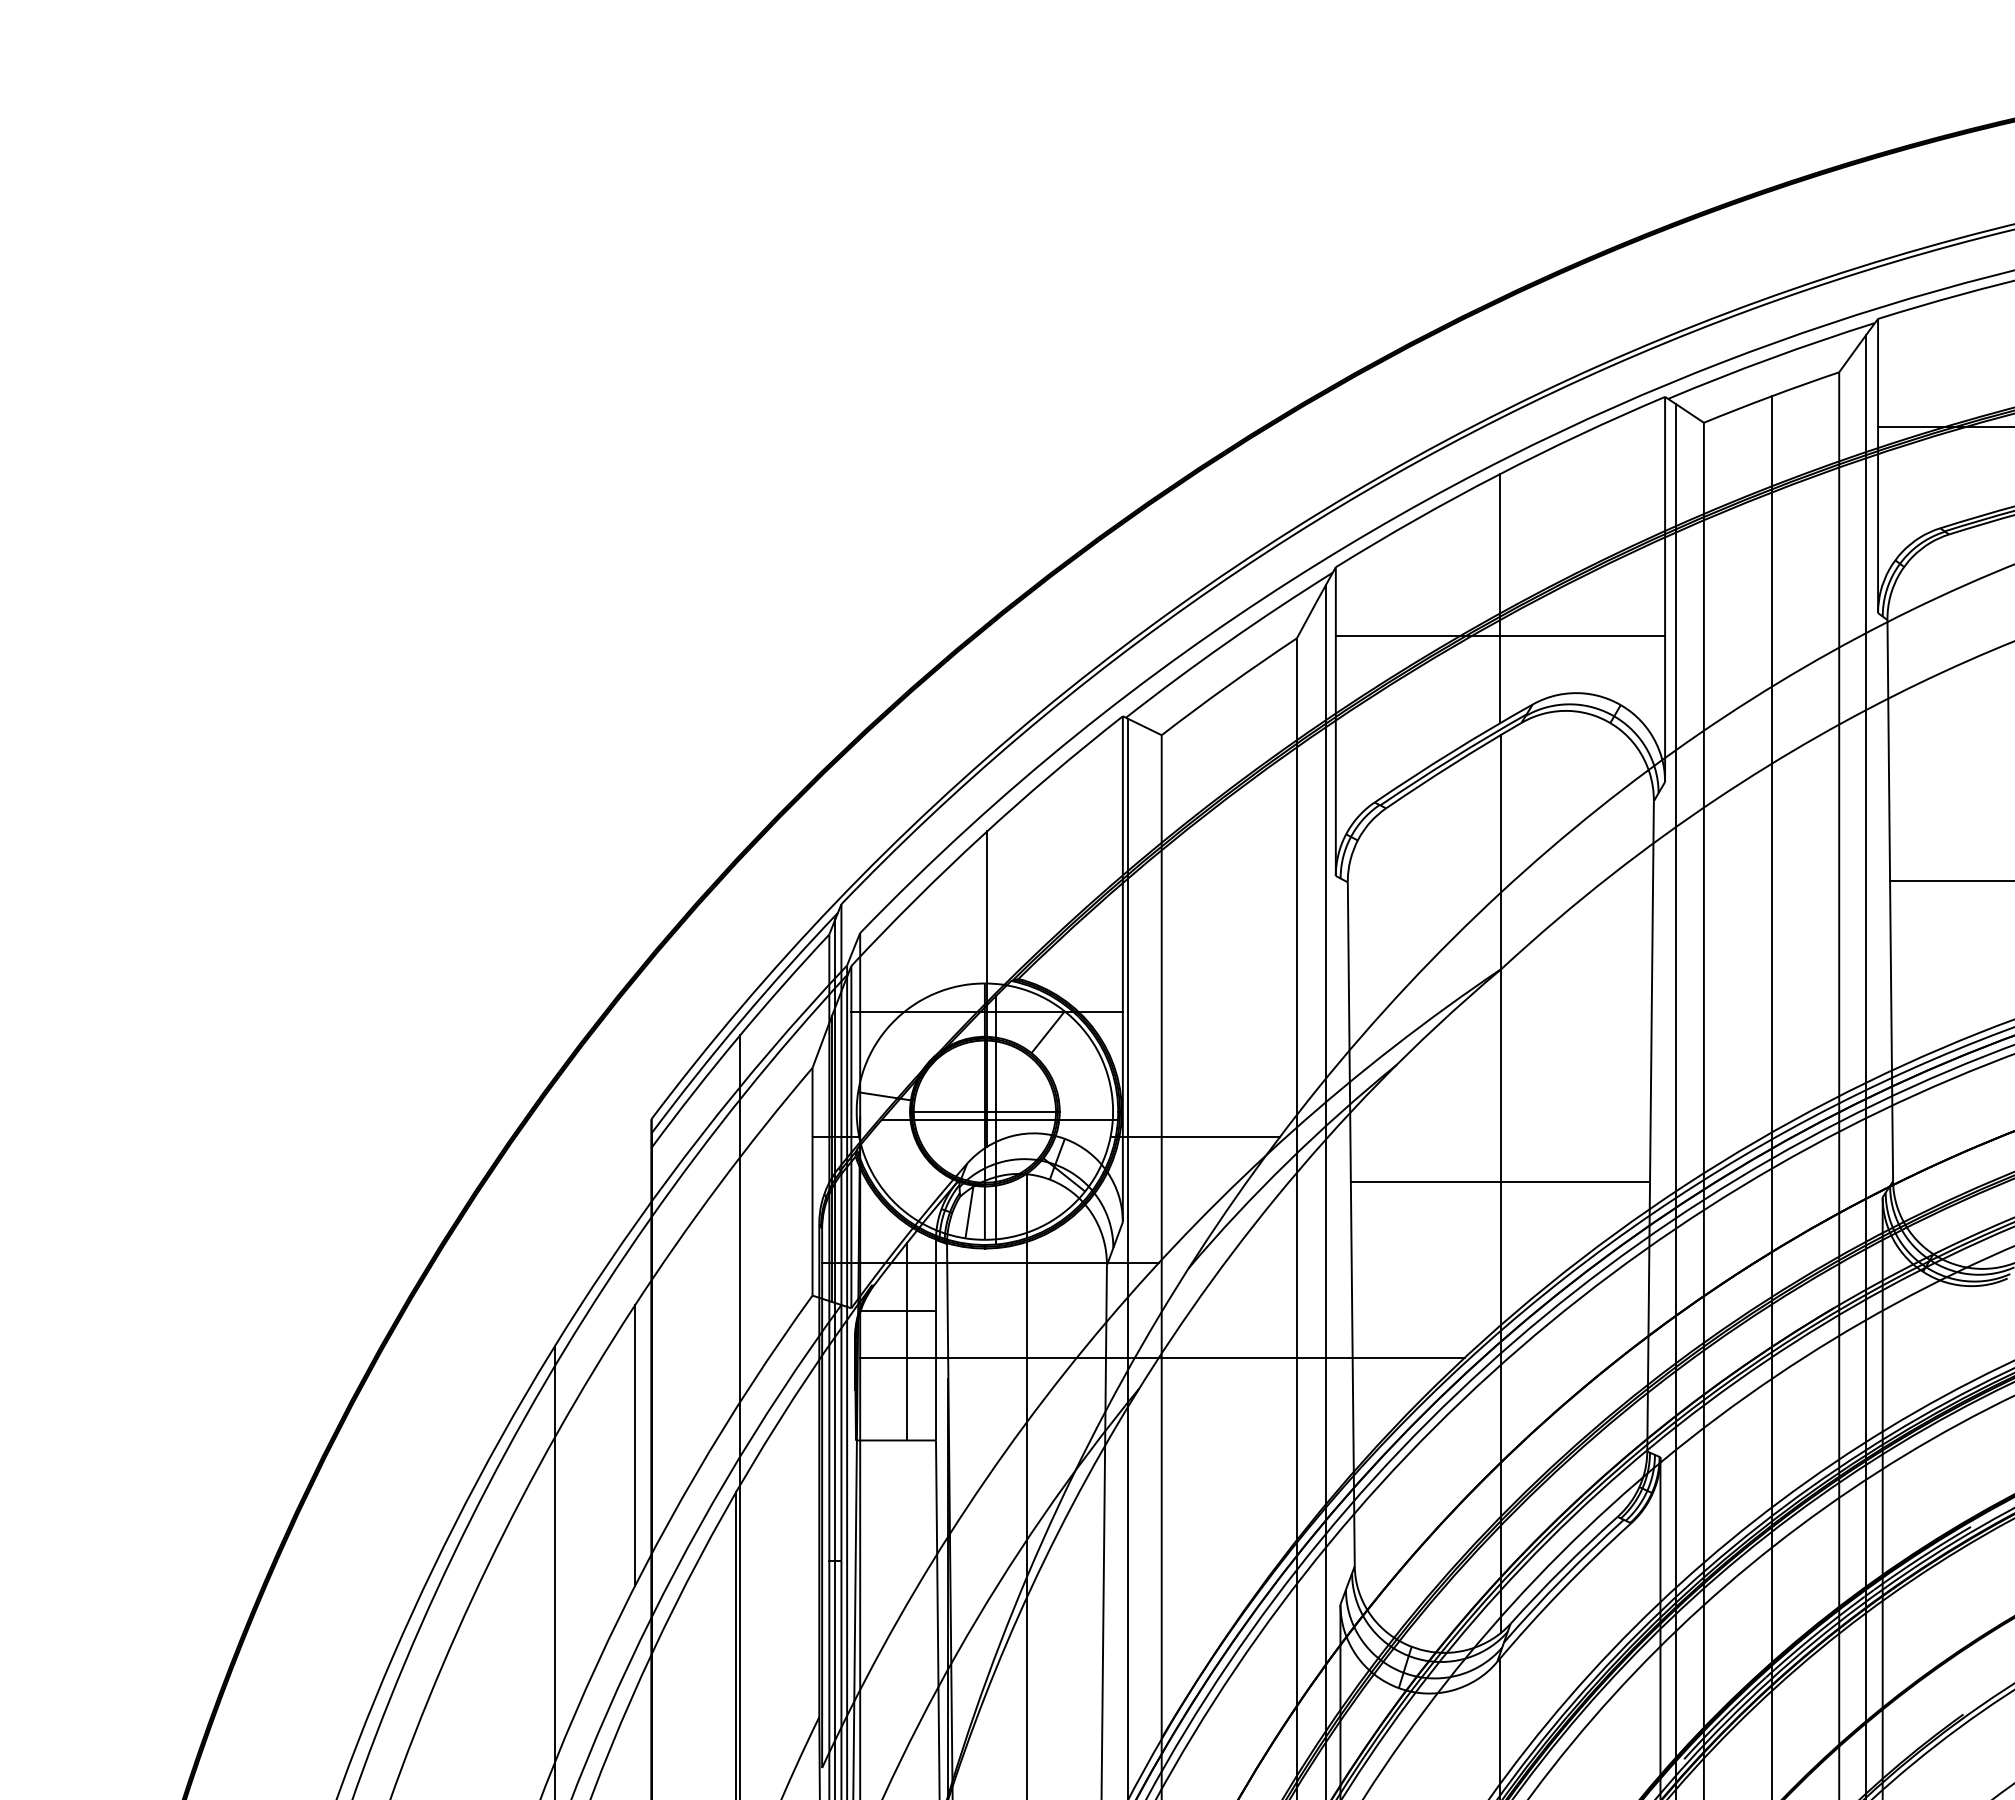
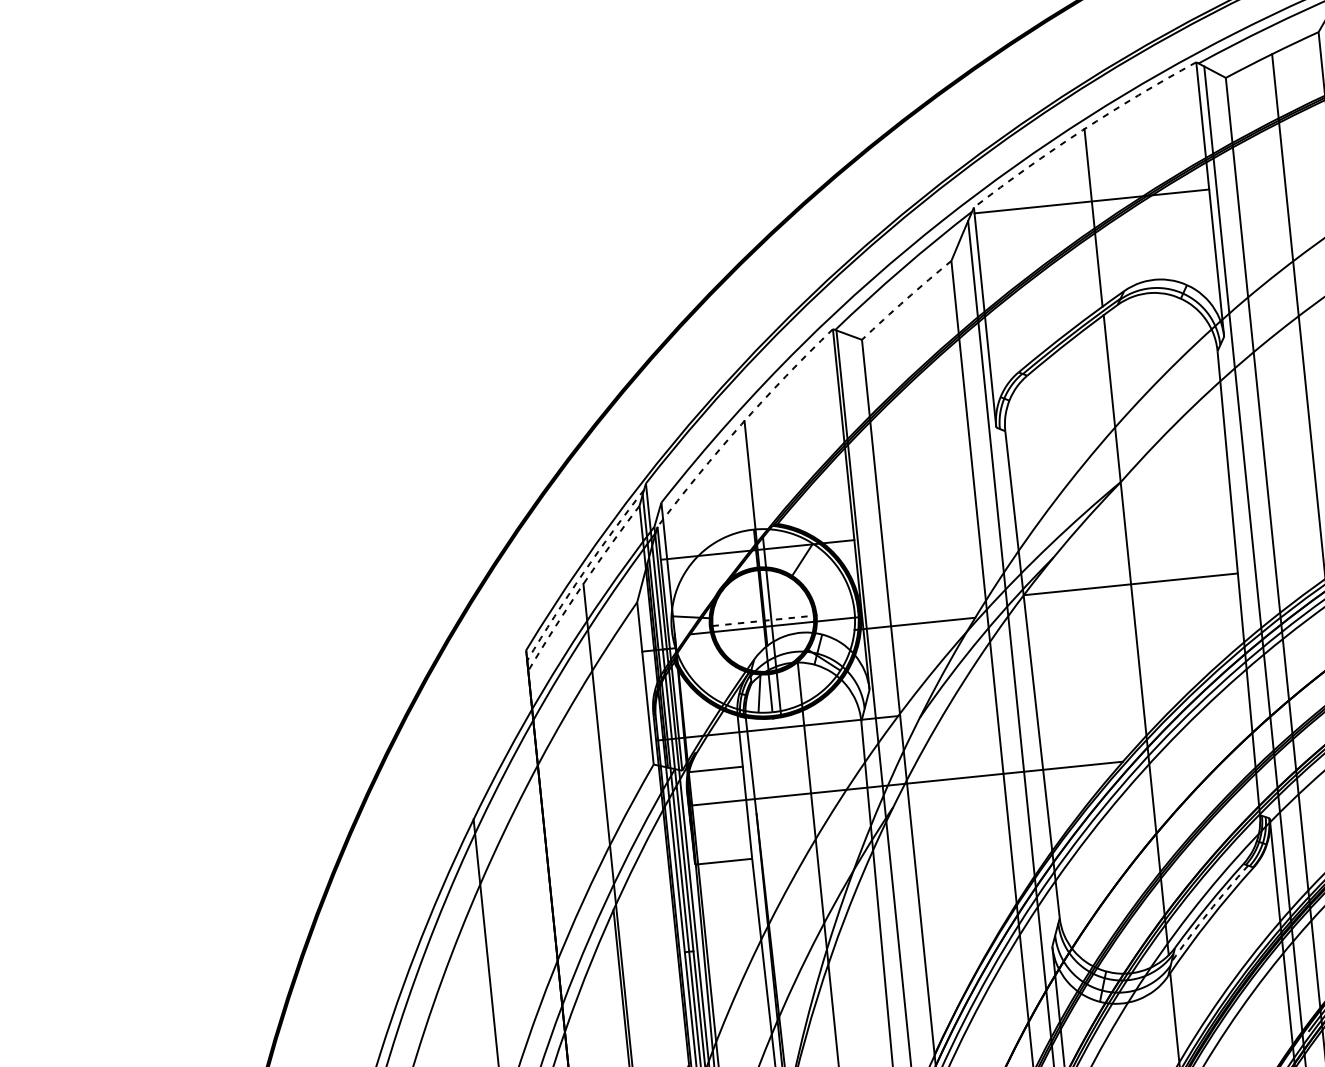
arc: (1497, 475) -> (1082, 130), solid -> dashed
line: (1500, 636) -> (1091, 201), moved
arc: (1228, 685) -> (906, 299), solid -> dashed
arc: (982, 835) -> (741, 424), solid -> dashed
arc: (741, 1020) -> (583, 573), solid -> dashed
arc: (737, 1038) -> (581, 586), solid -> dashed
line: (985, 1111) -> (763, 620), solid -> dashed
line: (1500, 1181) -> (1130, 584), moved
line: (906, 1341) -> (723, 790), removed
line: (635, 1445) -> (538, 884), removed
arc: (1562, 1579) -> (1208, 912), solid -> dashed

